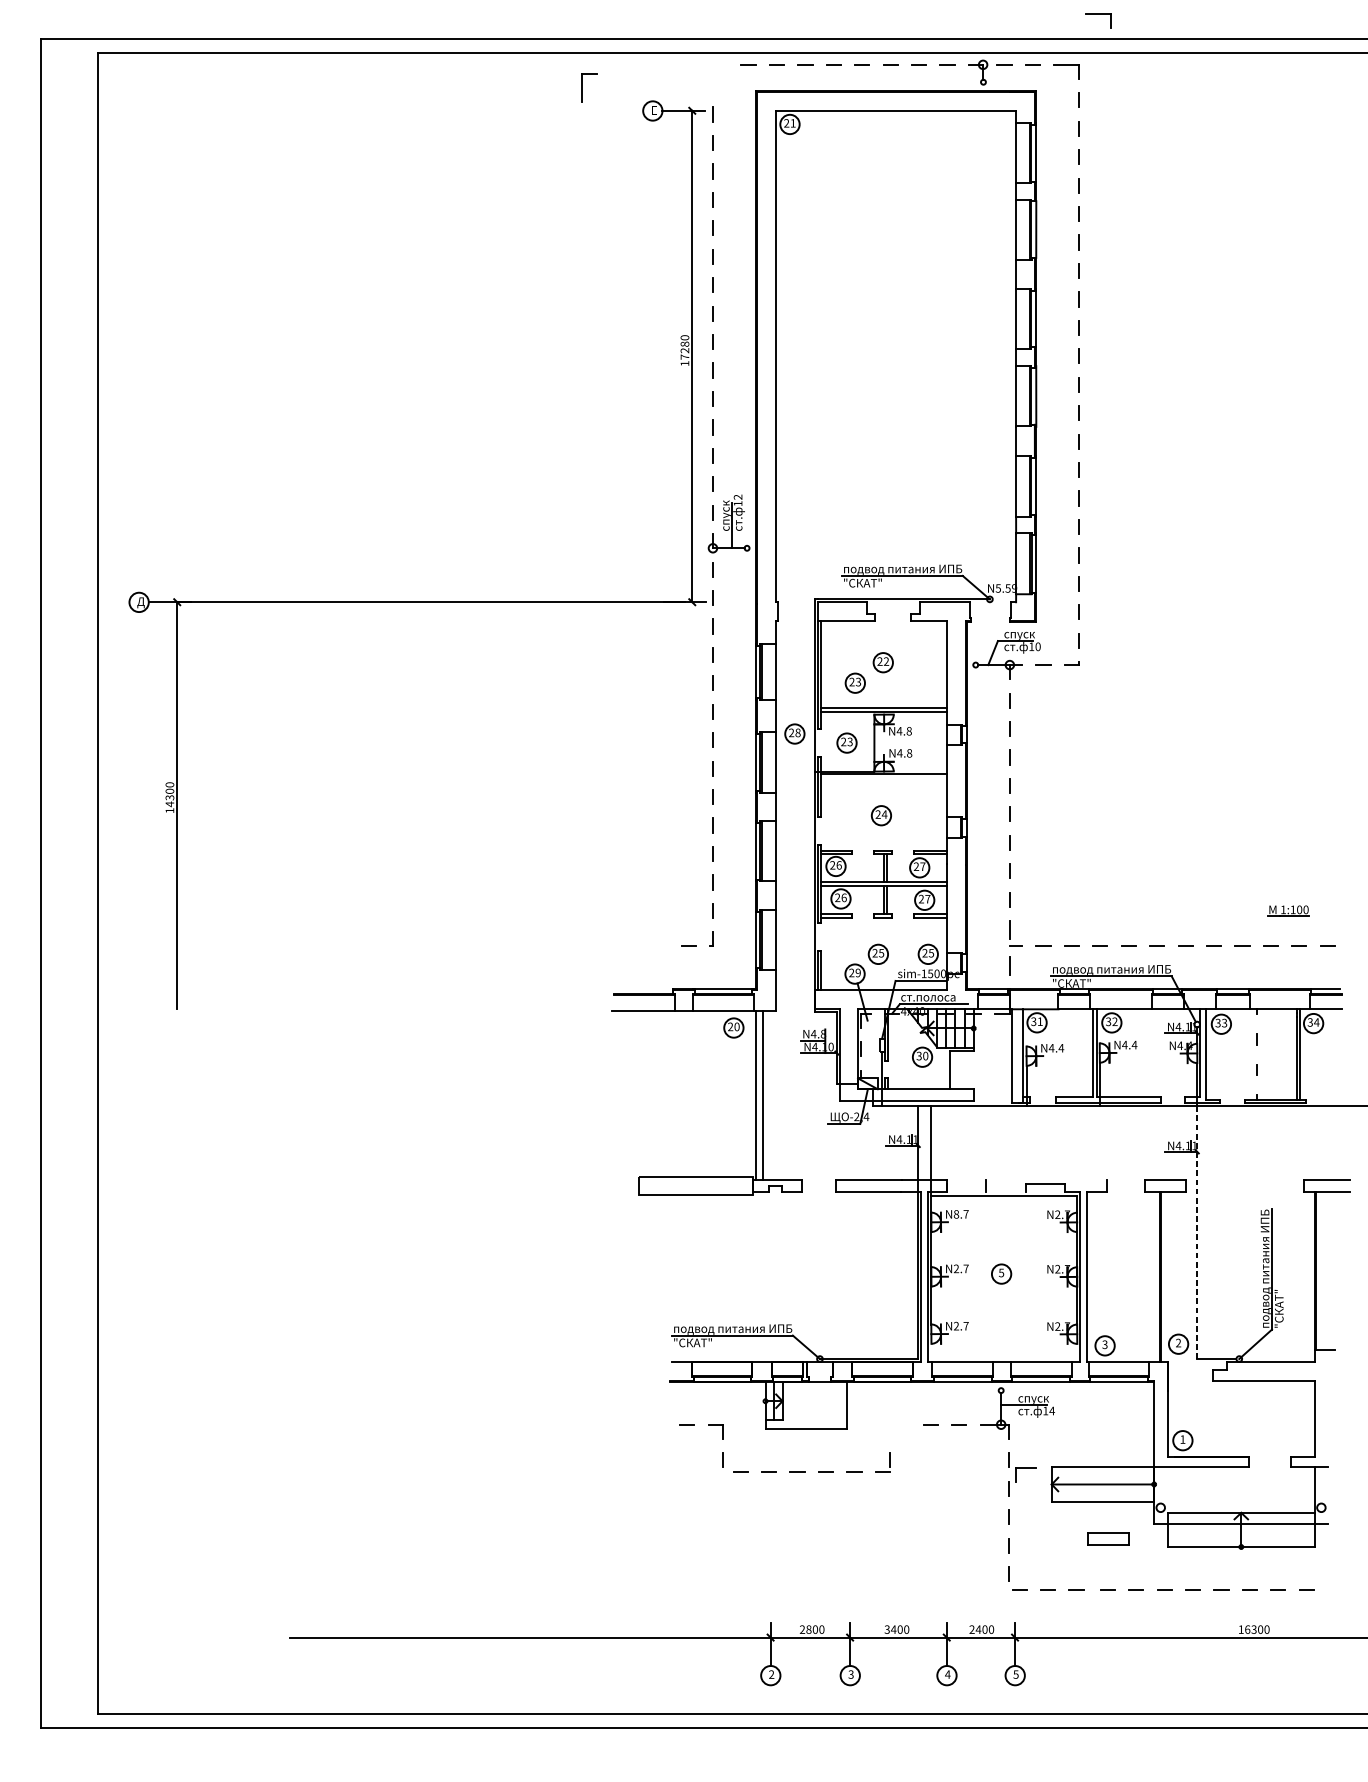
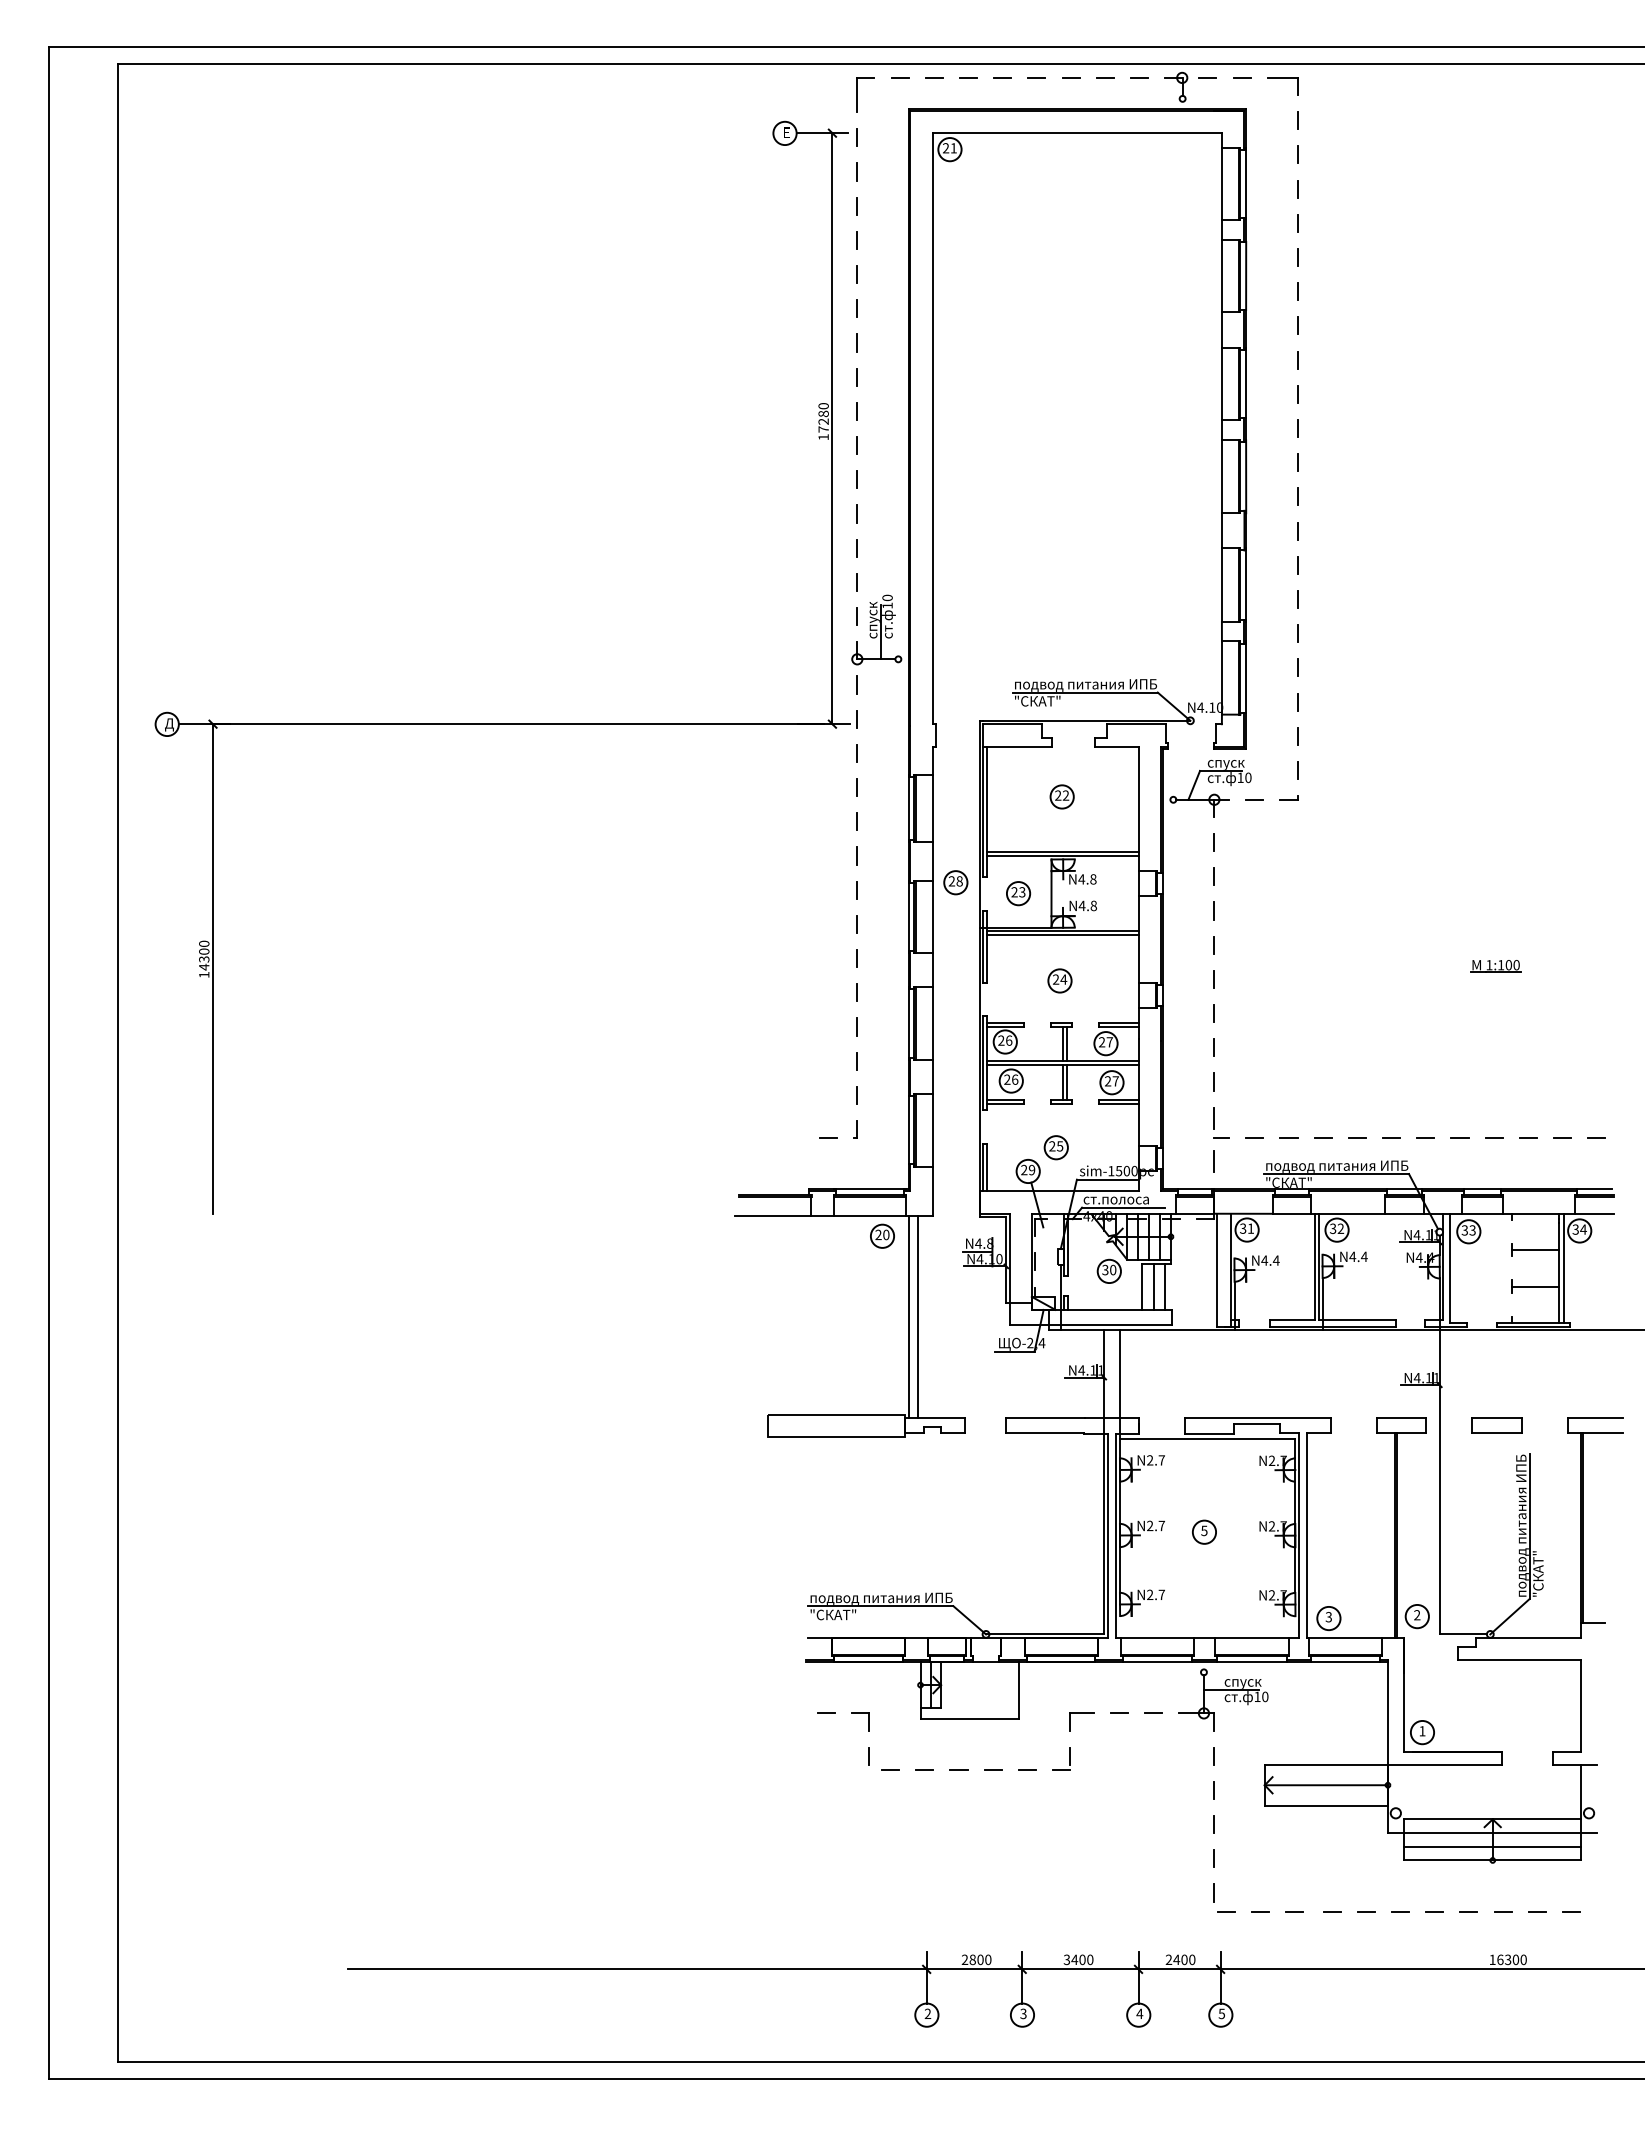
part: (1098, 14) -> (1320, 17), removed
part: (582, 87) -> (857, 94), moved
text: (738, 496) -> (887, 597), 12 -> 10
text: (1006, 588) -> (1210, 707), N5.59 -> N4.10
part: (855, 683) -> (1028, 821), removed
line: (883, 777) -> (1062, 935), added
part: (1288, 910) -> (1495, 966), moved
part: (927, 954) -> (1115, 1147), removed
line: (1276, 1039) -> (1535, 1250), added
line: (959, 1069) -> (1153, 1286), added
line: (968, 1069) -> (1164, 1286), added
line: (1276, 1069) -> (1535, 1286), added
line: (1046, 1179) -> (1258, 1418), added
line: (1005, 1192) -> (1209, 1433), added
text: (956, 1214) -> (1150, 1460), N8.7 -> N2.7
line: (1197, 1232) -> (1439, 1482), dashed -> solid
text: (1051, 1410) -> (1264, 1696), 14 -> 10
part: (1025, 1468) -> (1081, 1713), moved
line: (1241, 1535) -> (1492, 1846), added
part: (1108, 1538) -> (1496, 1425), moved

